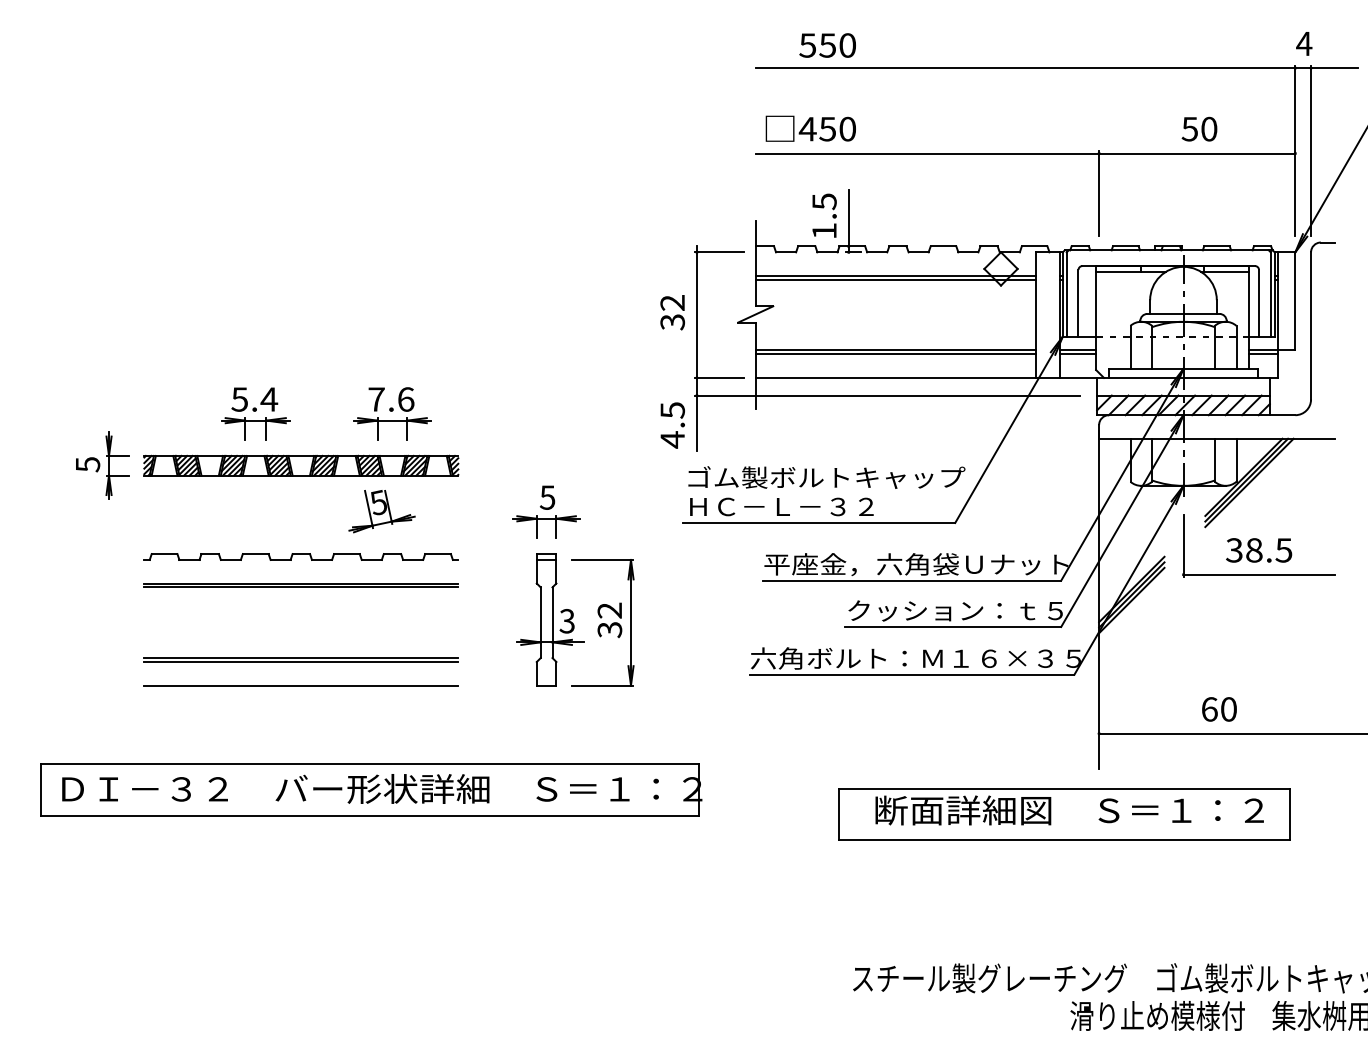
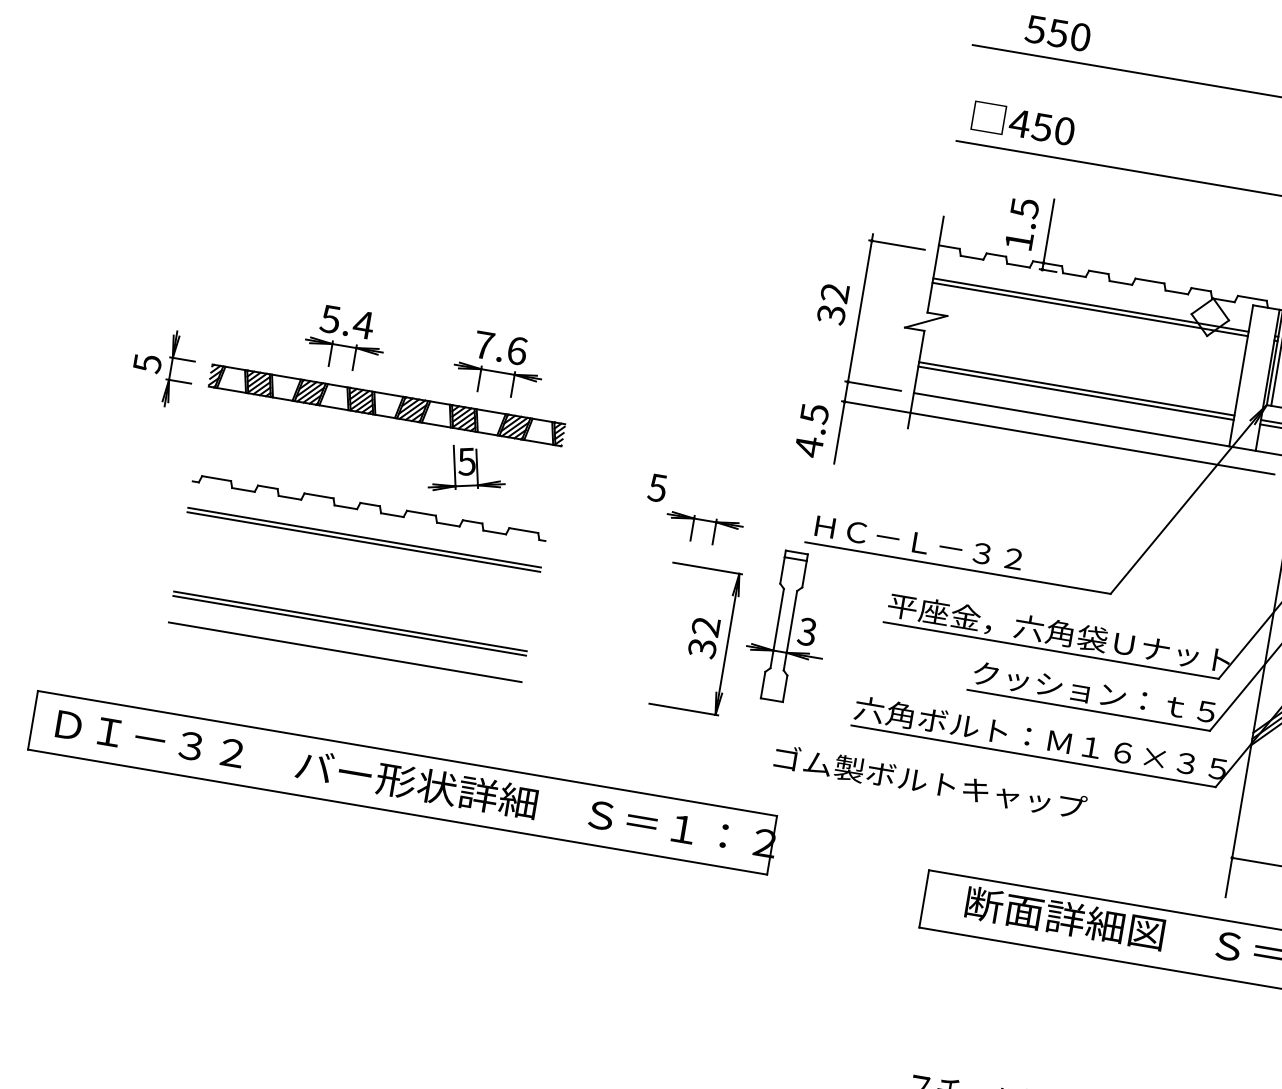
text: (826, 477) -> (930, 782), moved
part: (546, 519) -> (704, 521), moved
part: (550, 619) -> (788, 626), moved

